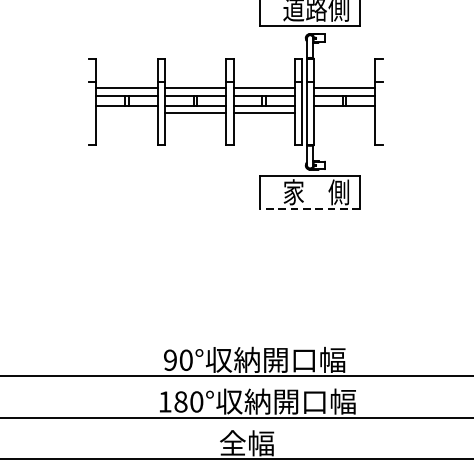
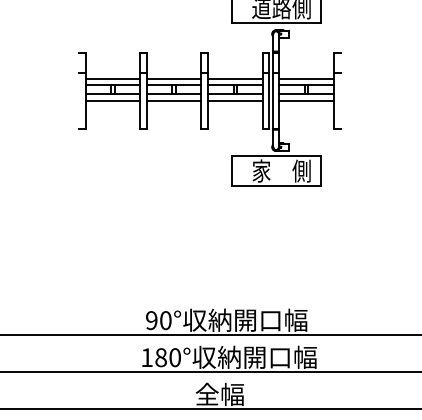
line: (126, 112) -> (112, 100), added
line: (344, 112) -> (306, 100), added
line: (310, 209) -> (276, 186), dashed -> solid

